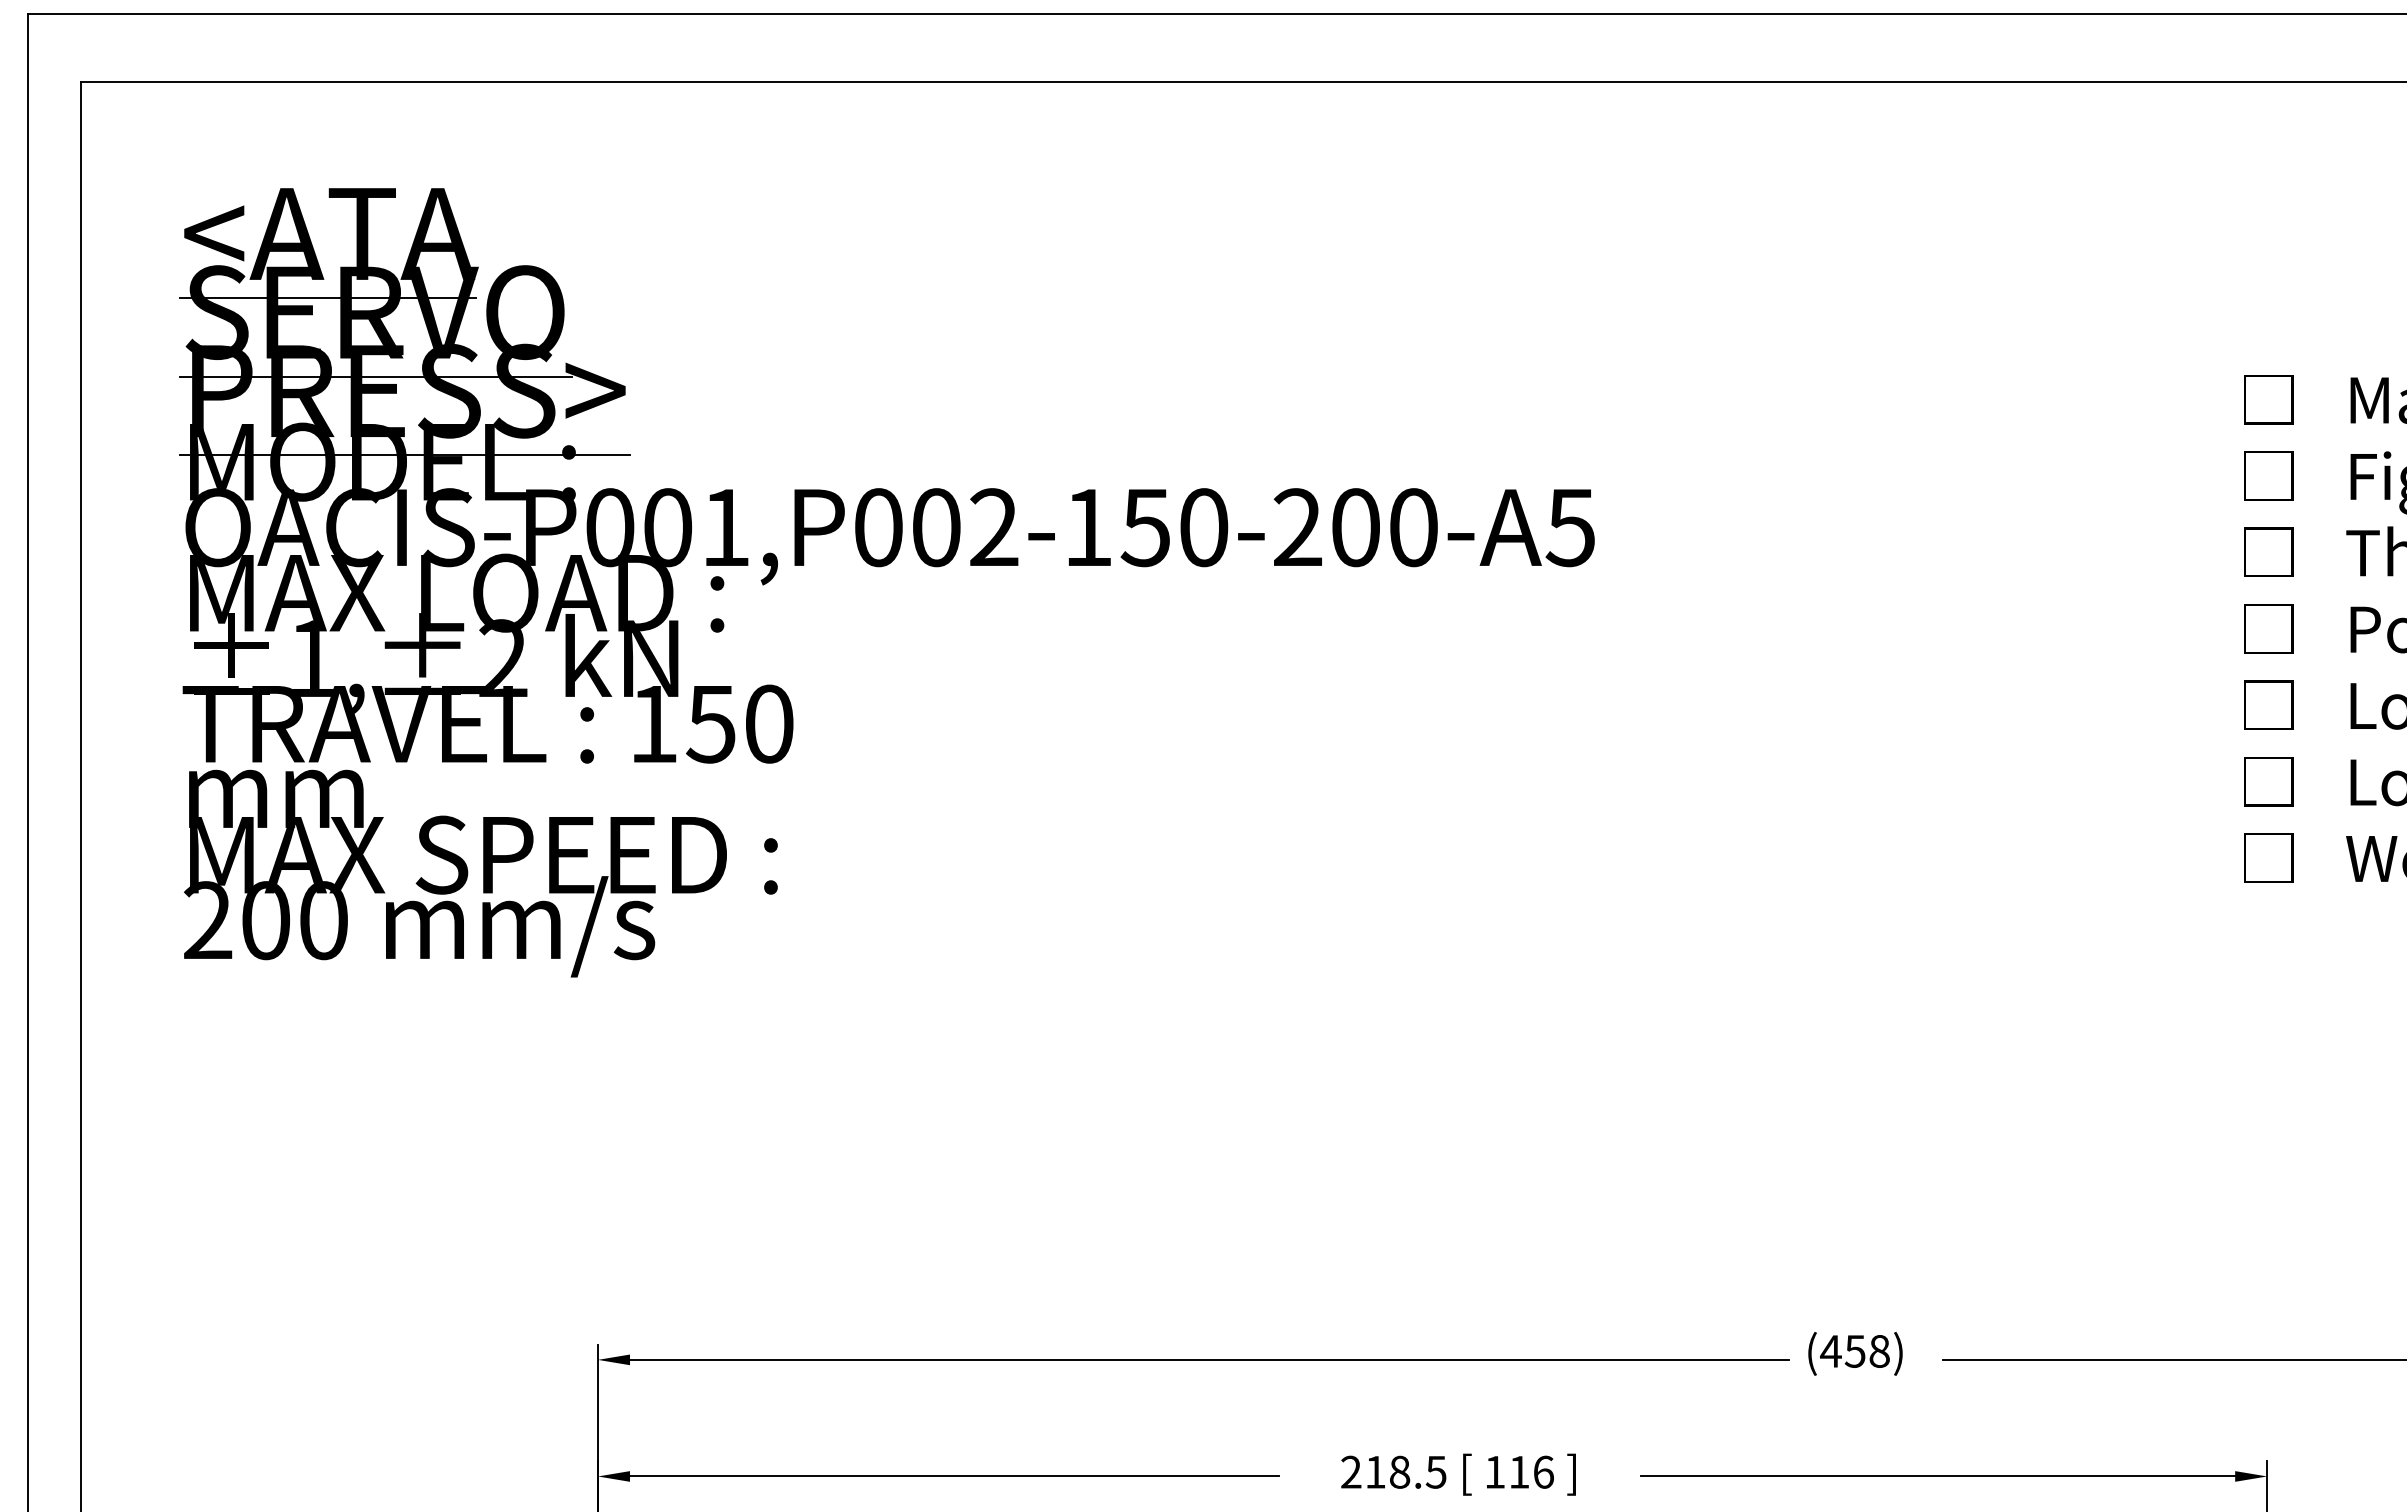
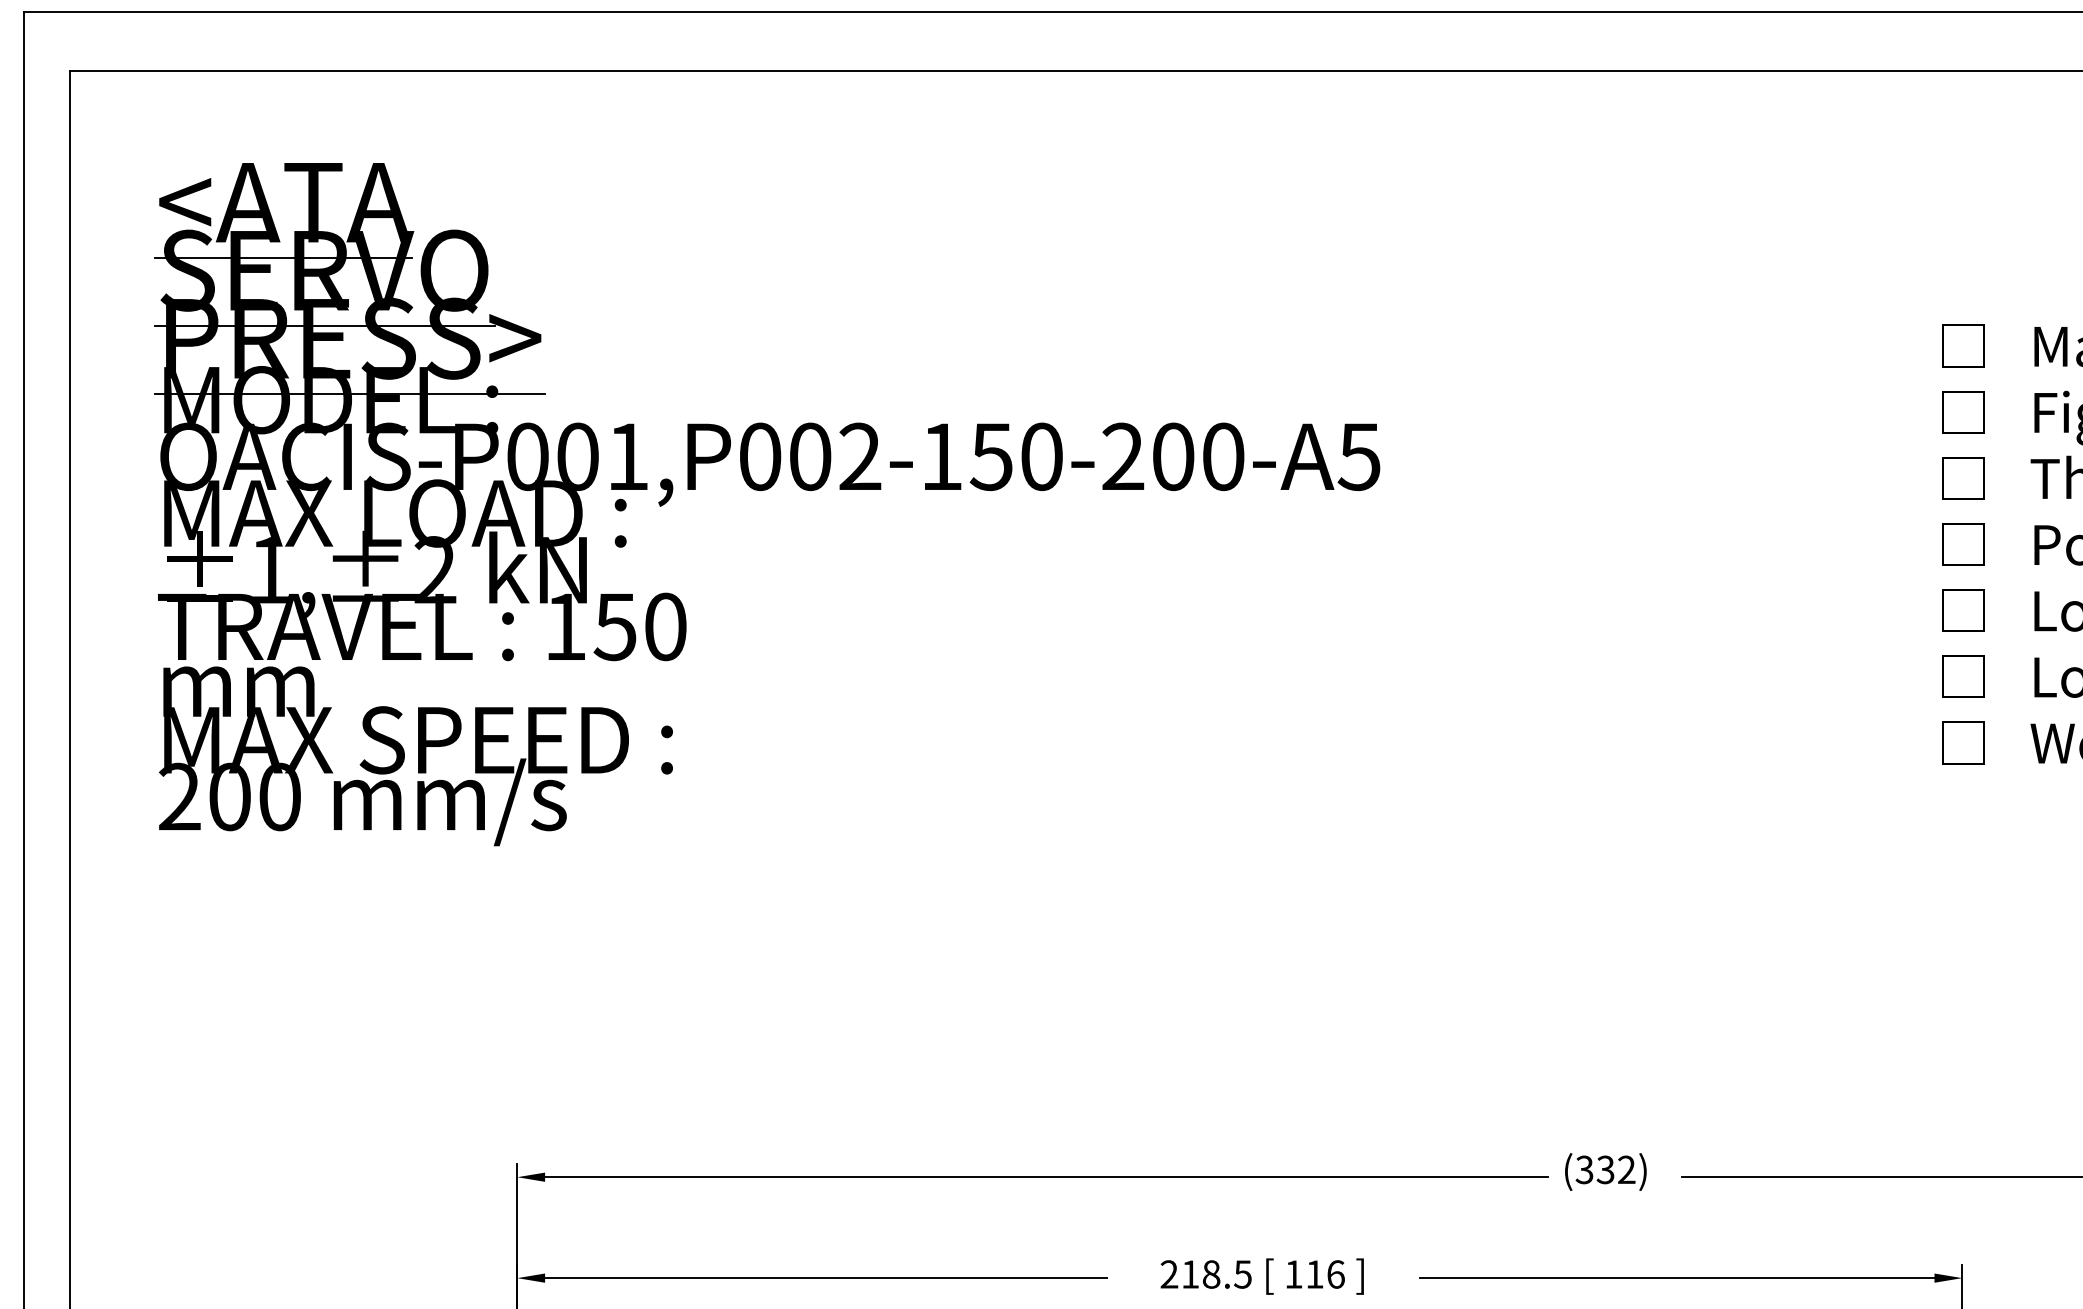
text: (1854, 1350) -> (1605, 1169), (458) -> (332)

